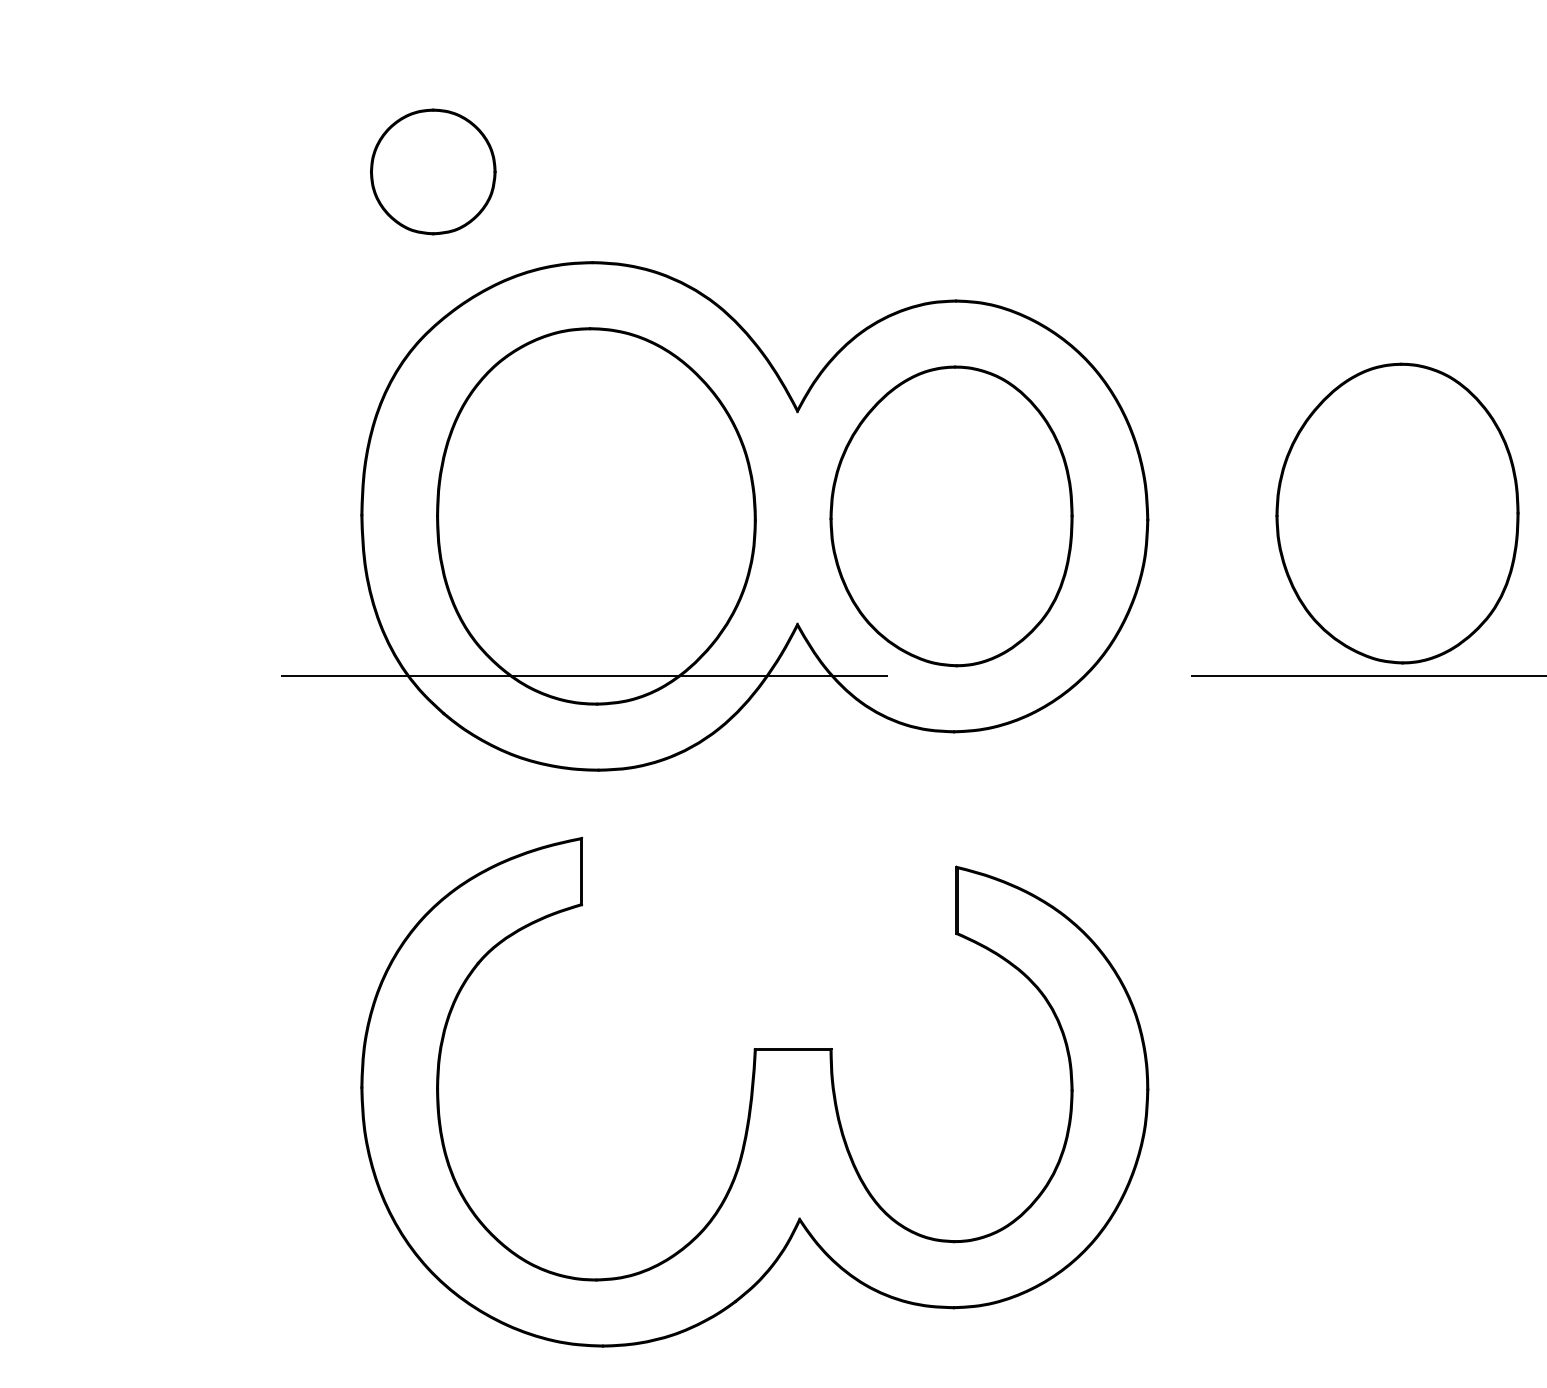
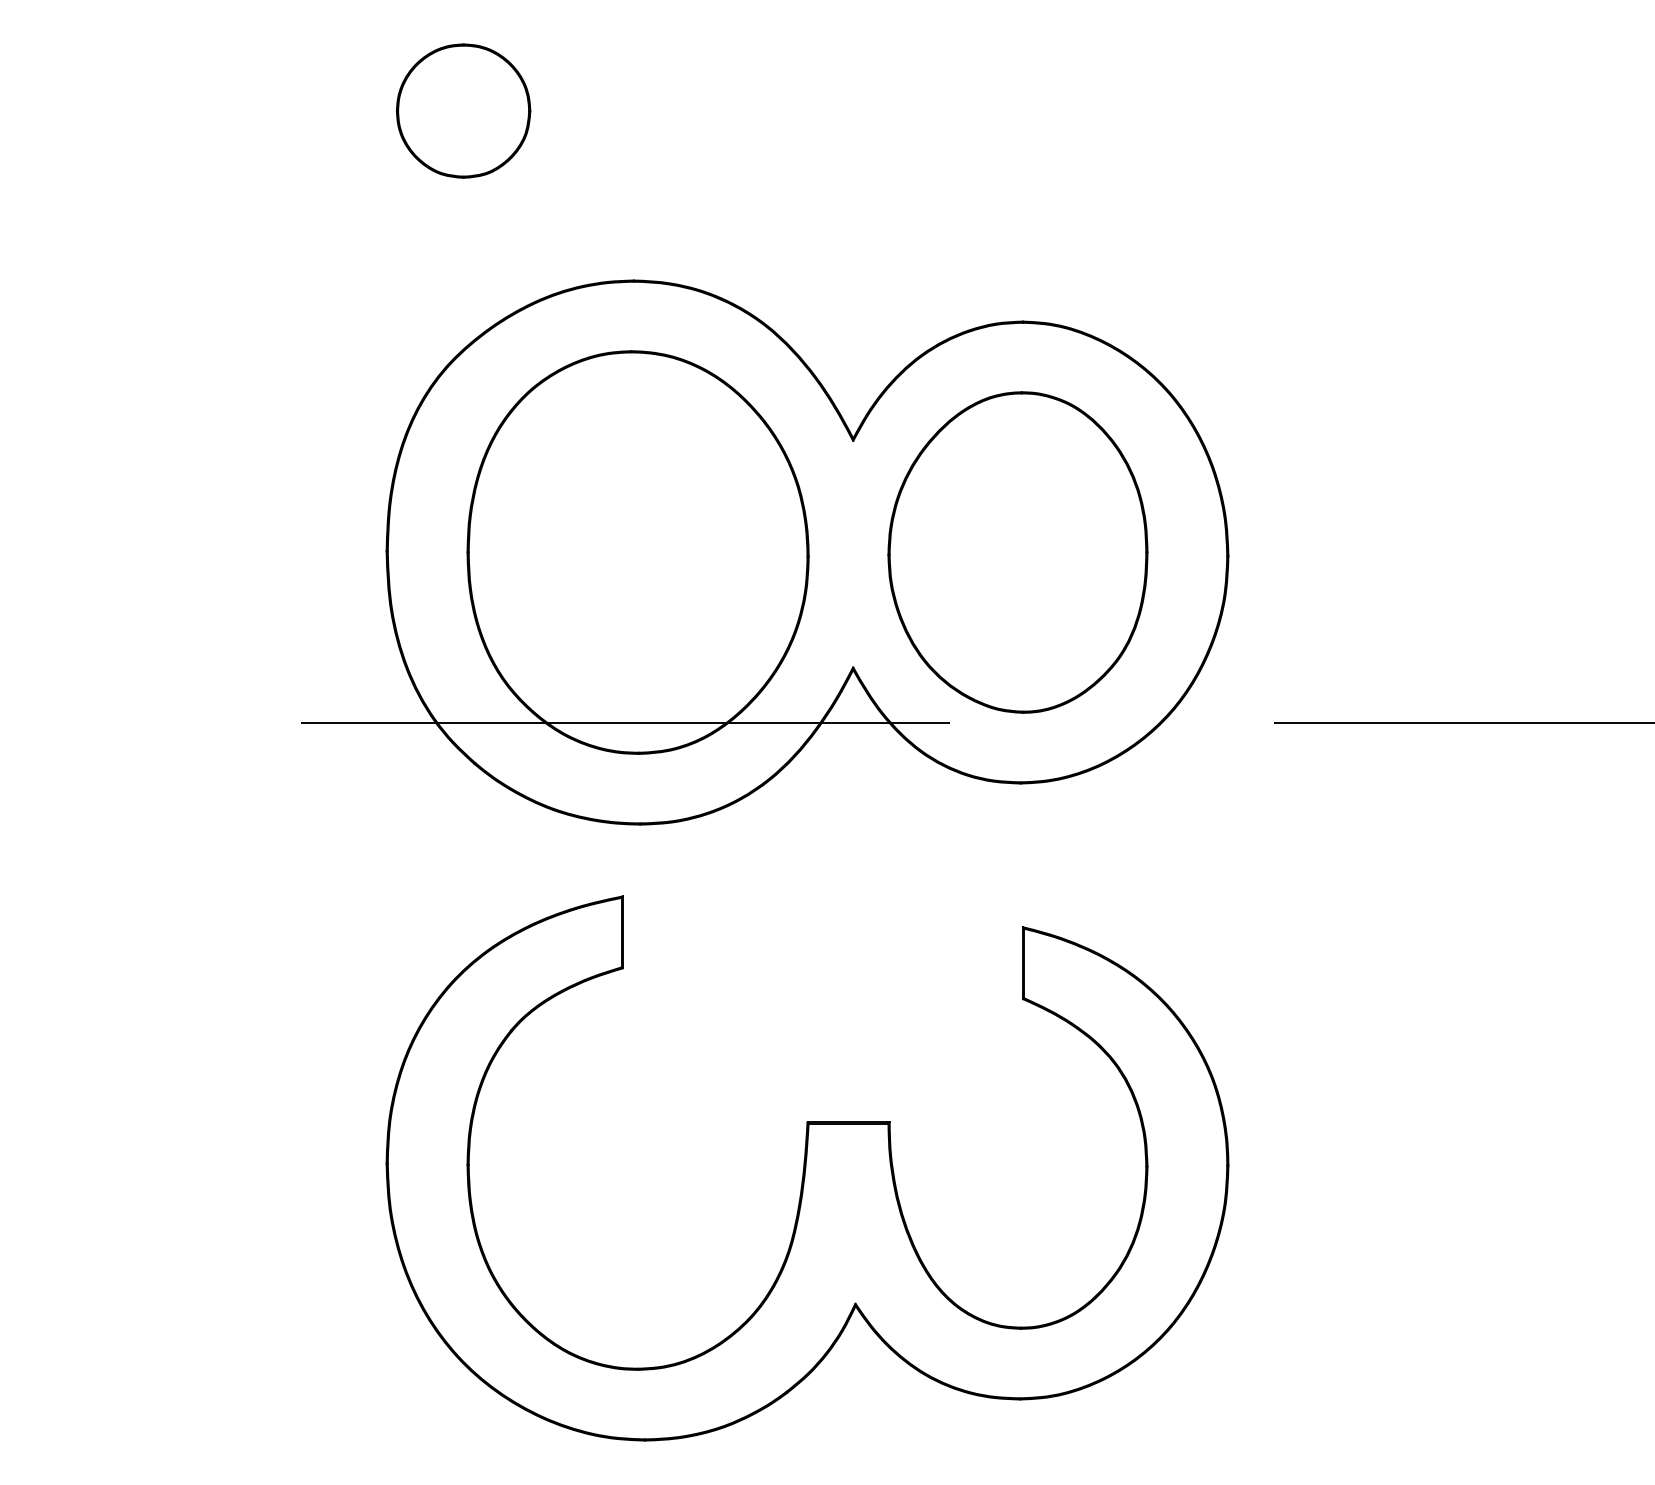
part: (433, 171) -> (463, 110), moved
part: (1397, 513) -> (1494, 549), removed

